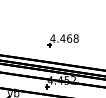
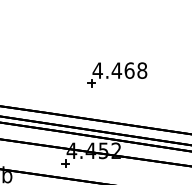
part: (62, 40) -> (116, 74), moved

